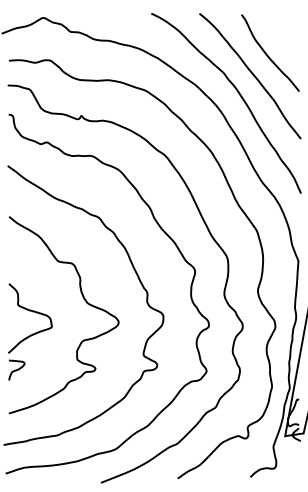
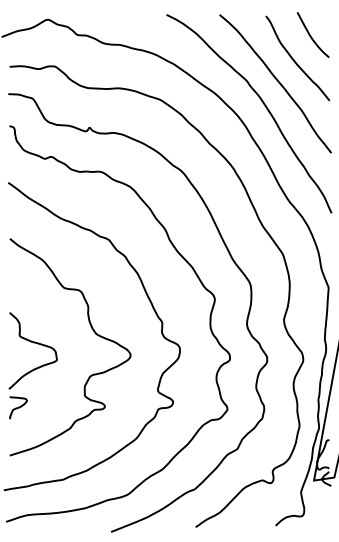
curve: (282, 32) -> (311, 35), added

